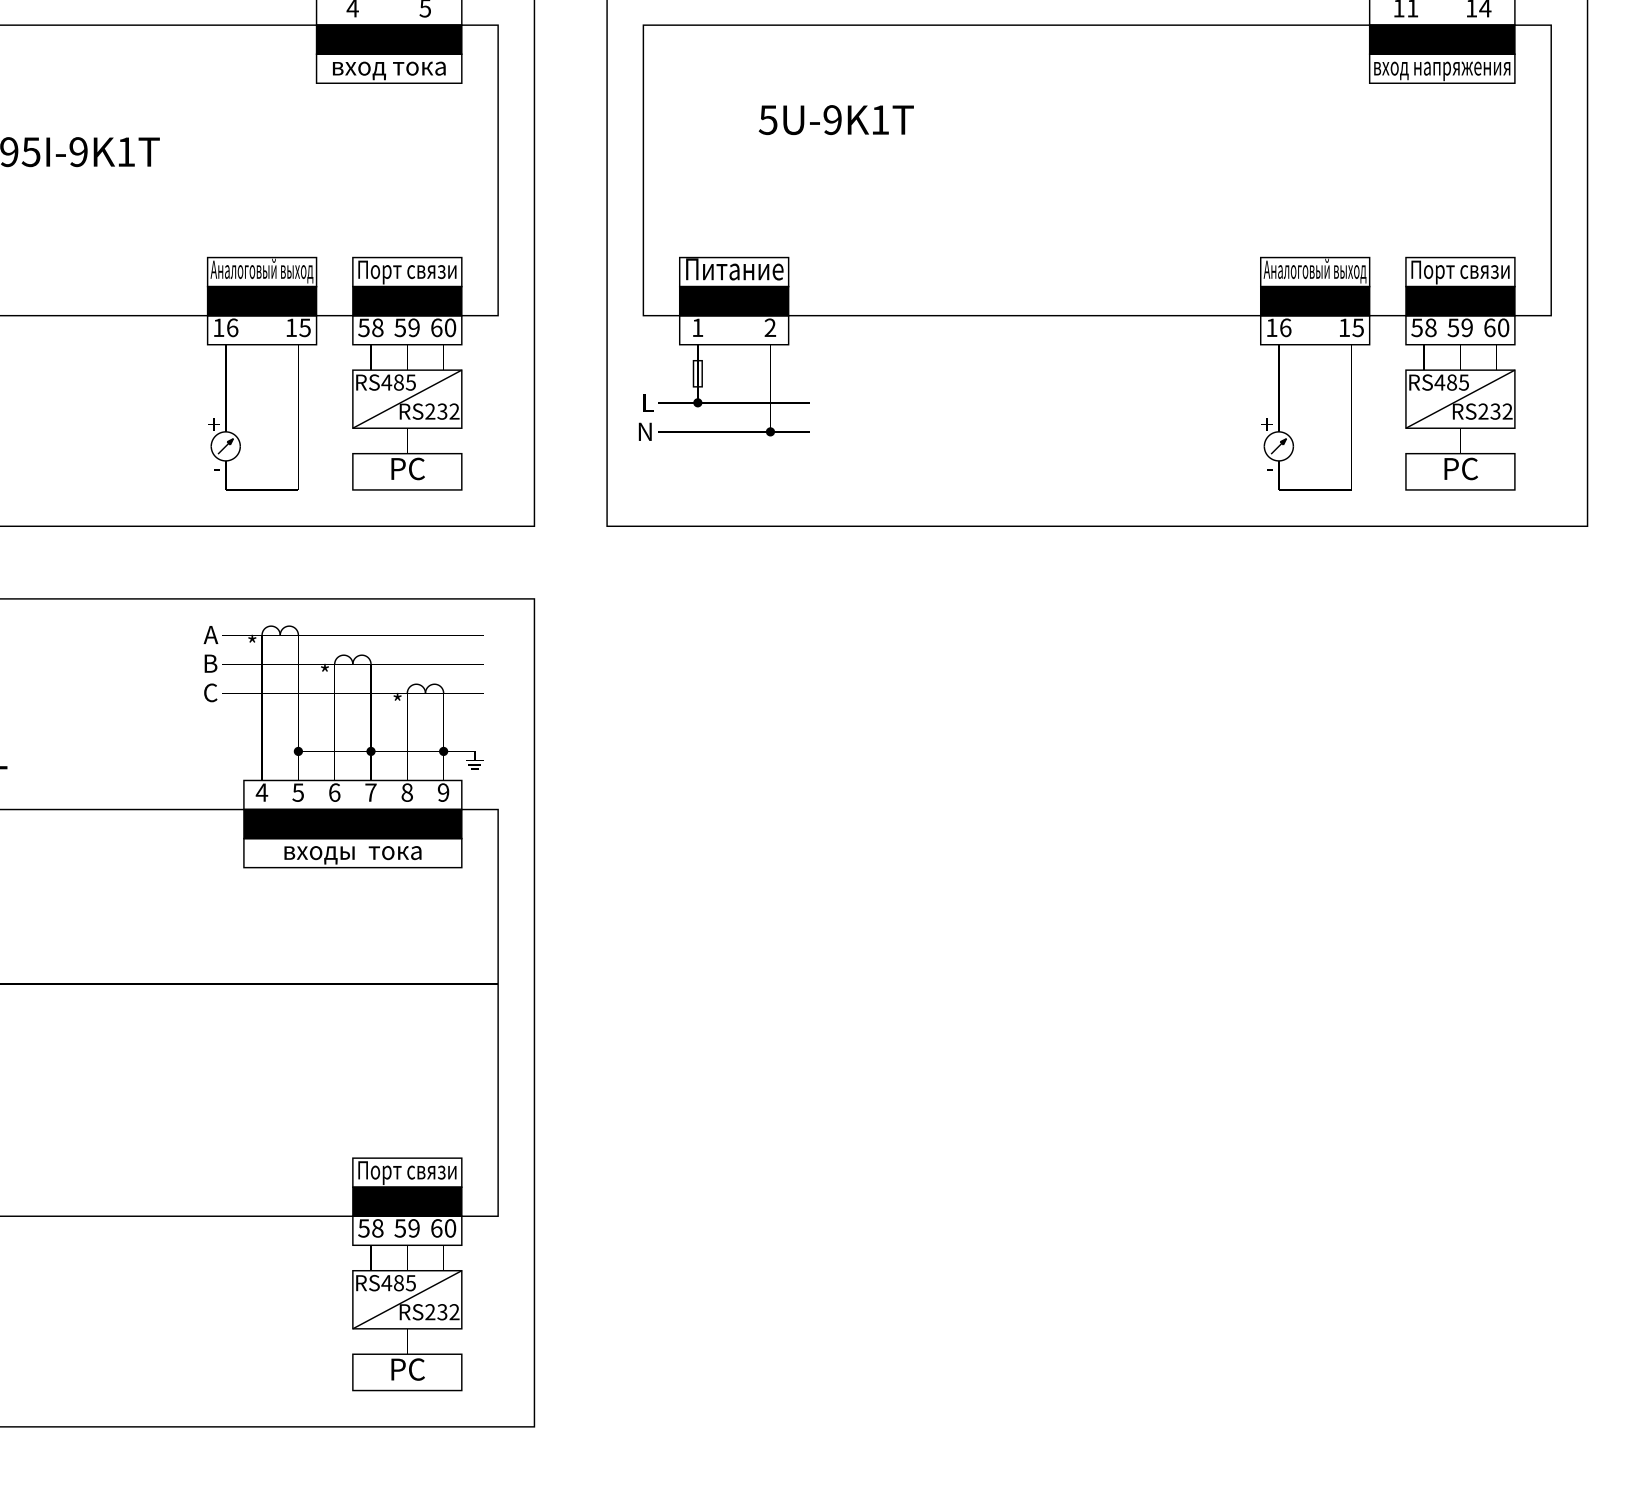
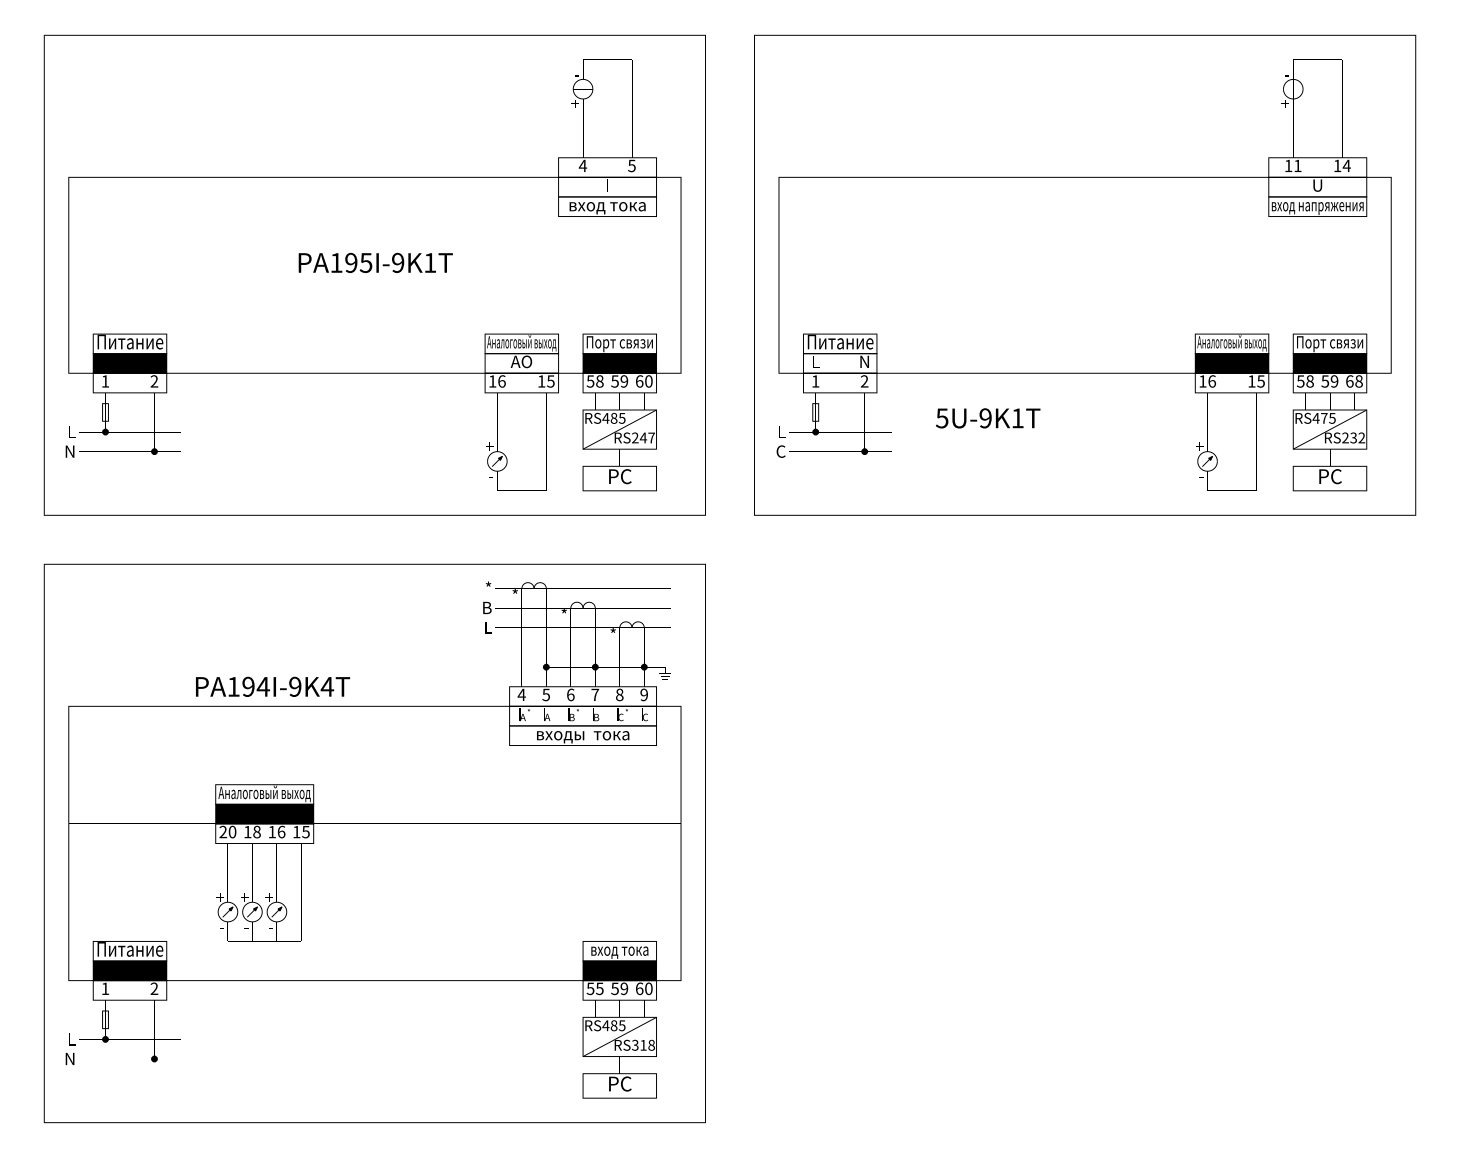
fill: (389, 38) -> (607, 186), removed
fill: (1441, 38) -> (1317, 186), removed
text: (836, 120) -> (988, 418), moved
fill: (261, 301) -> (521, 363), removed
fill: (733, 301) -> (839, 363), removed
text: (1502, 327) -> (1358, 381), 60 -> 68
text: (1452, 381) -> (1324, 417), RS485 -> RS475
text: (446, 410) -> (646, 437), RS232 -> RS247
text: (645, 431) -> (780, 451), N -> C
text: (211, 633) -> (487, 587), A -> *
text: (209, 692) -> (486, 627), C -> L
fill: (352, 823) -> (582, 715), removed
text: (406, 1173) -> (619, 951), Порт связи -> вход тока
text: (377, 1227) -> (599, 988), 58 -> 55
text: (442, 1310) -> (643, 1044), RS232 -> RS318

